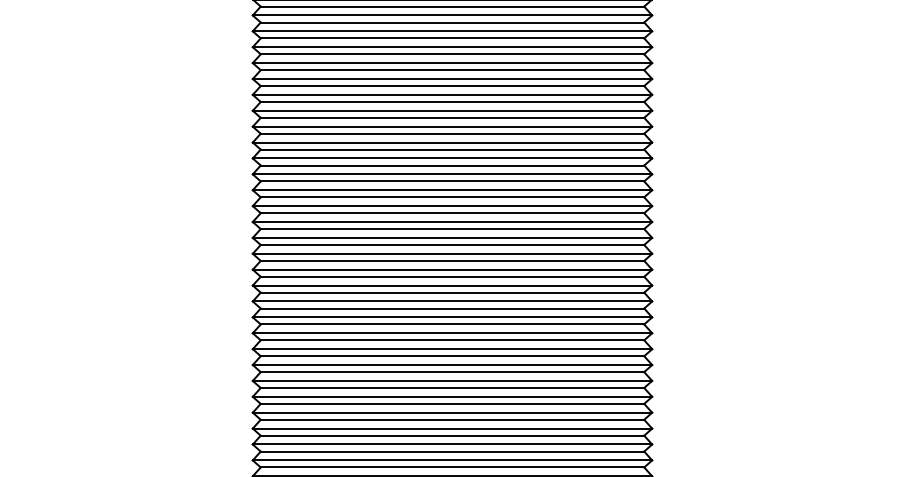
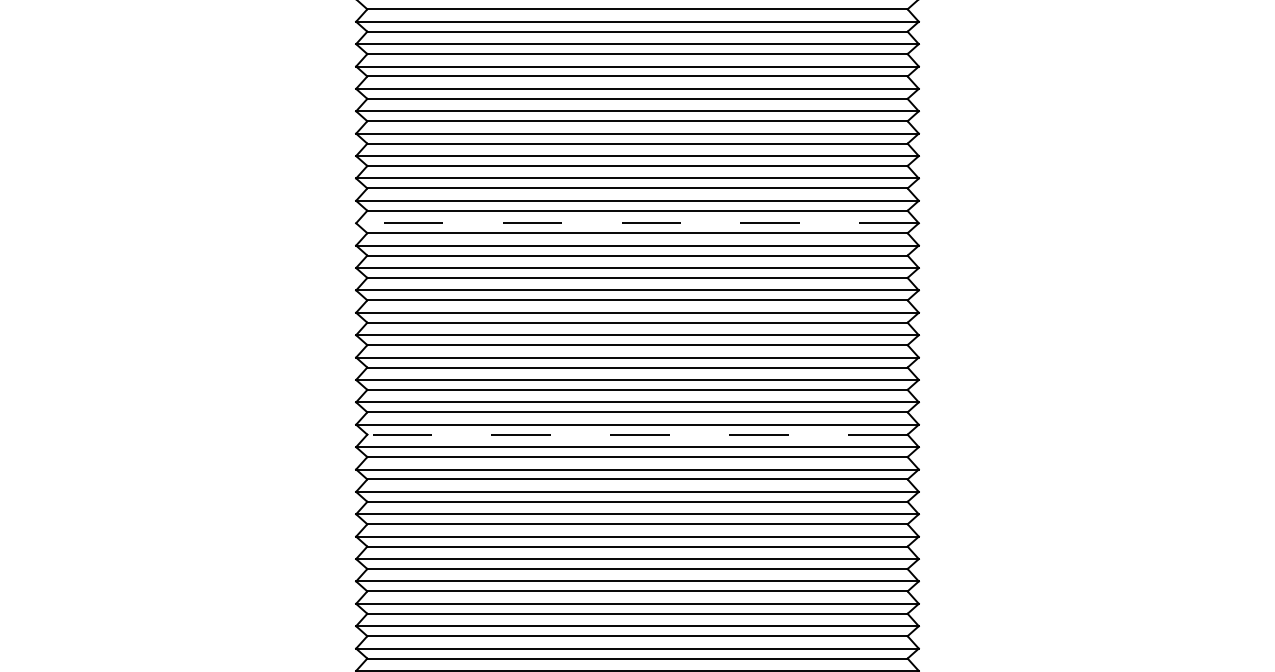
line: (452, 158) -> (637, 223), solid -> dashed
line: (452, 308) -> (637, 434), solid -> dashed

